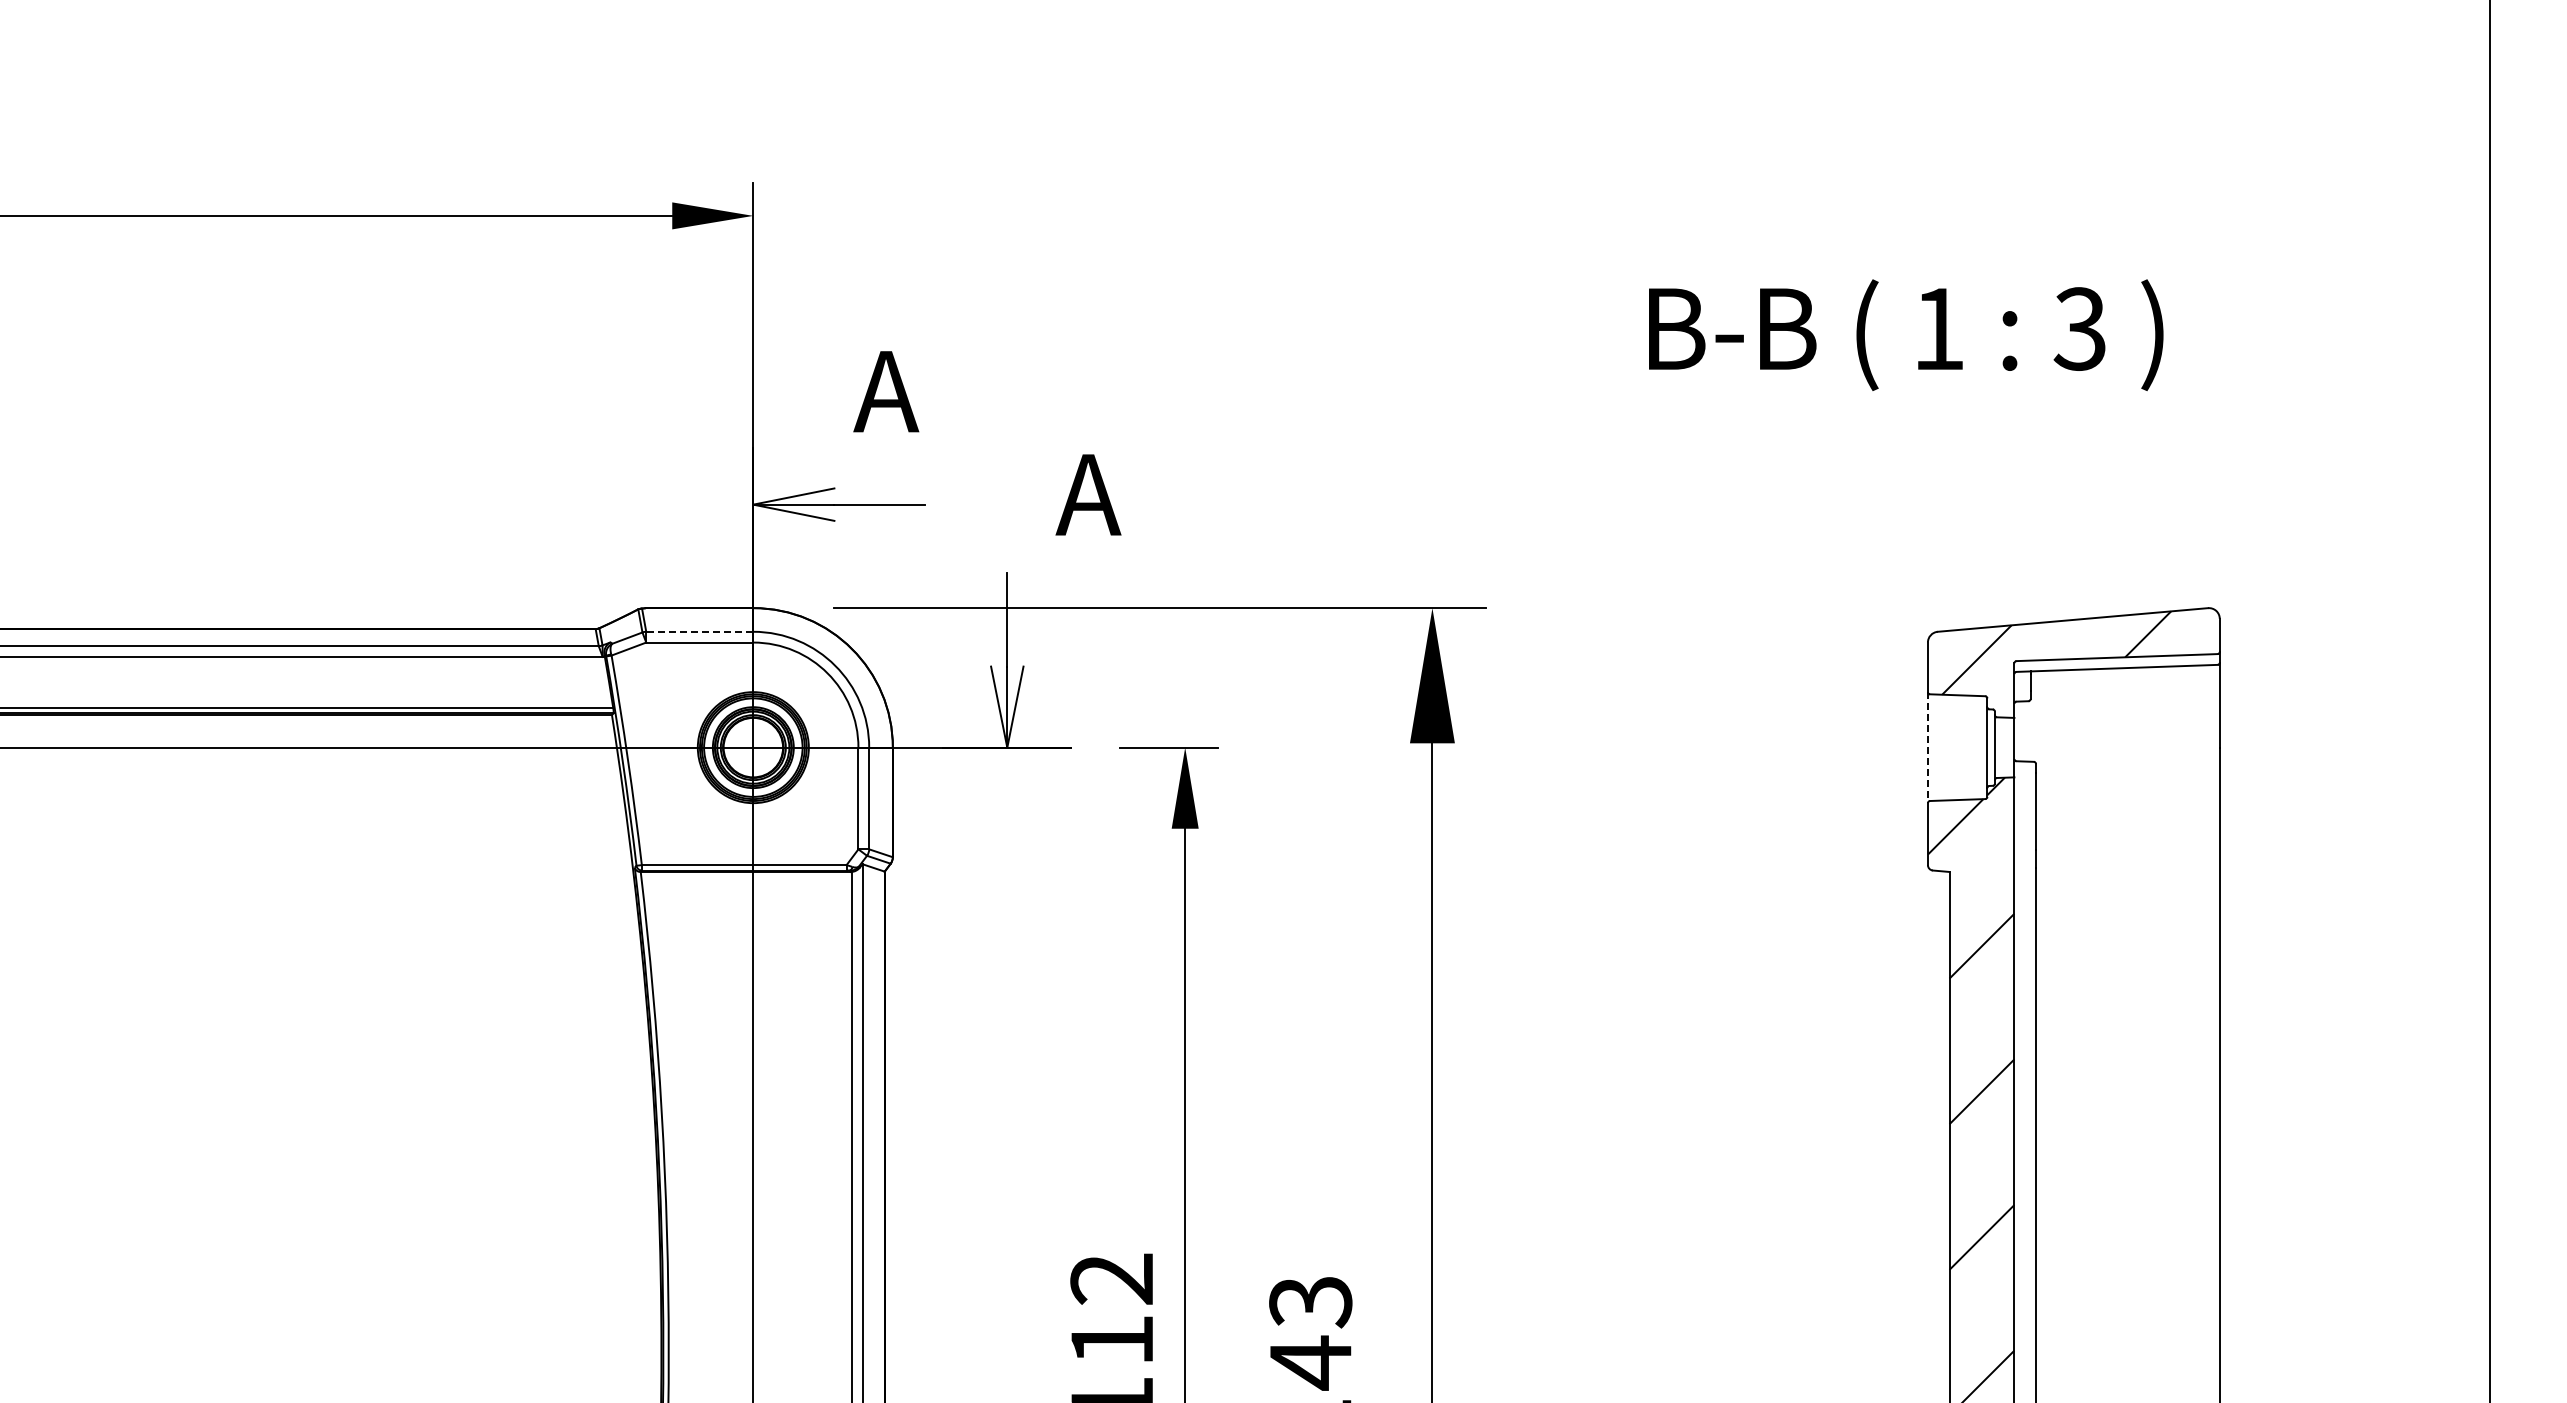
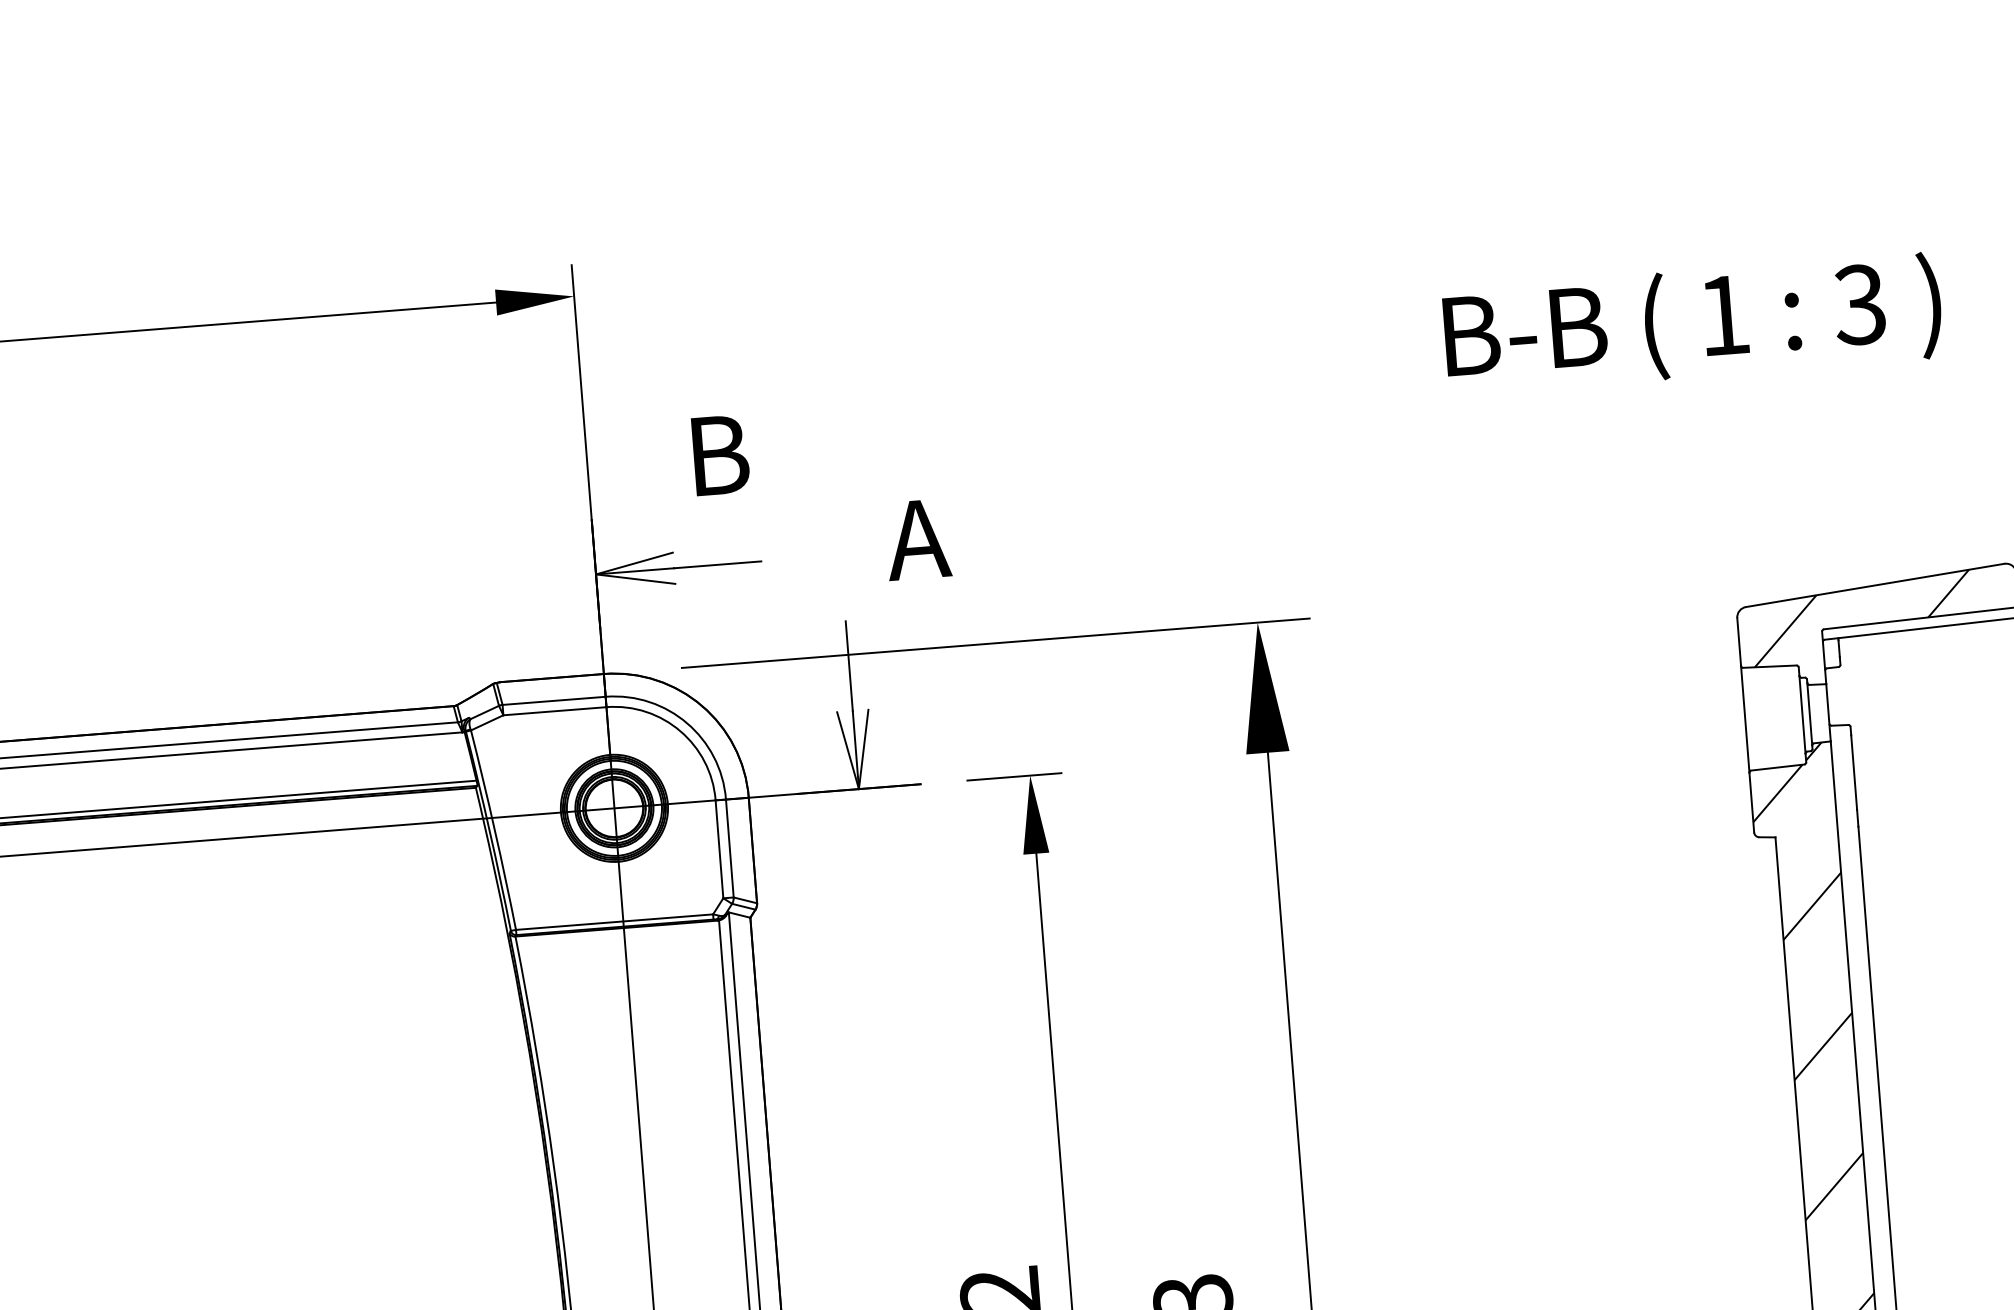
text: (886, 391) -> (715, 455), A -> B
line: (699, 631) -> (553, 700), dashed -> solid
line: (1927, 747) -> (1744, 719), dashed -> solid

